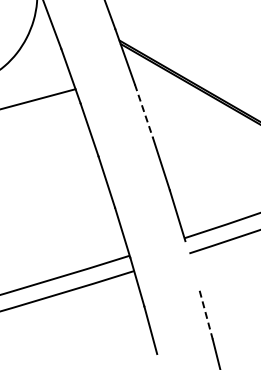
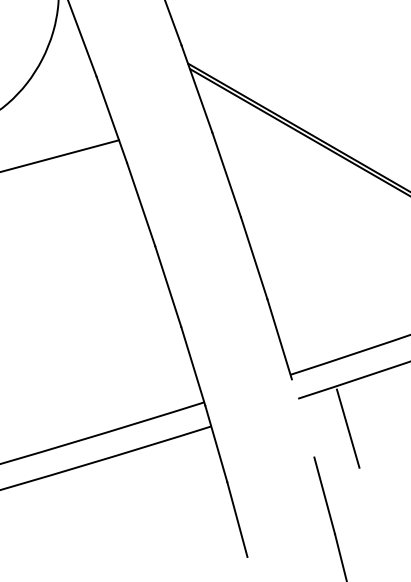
line: (144, 111) -> (227, 175), dashed -> solid
line: (221, 272) -> (348, 428), added
line: (206, 315) -> (325, 496), dashed -> solid

